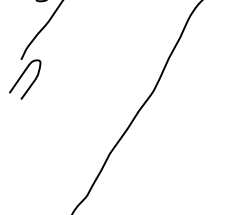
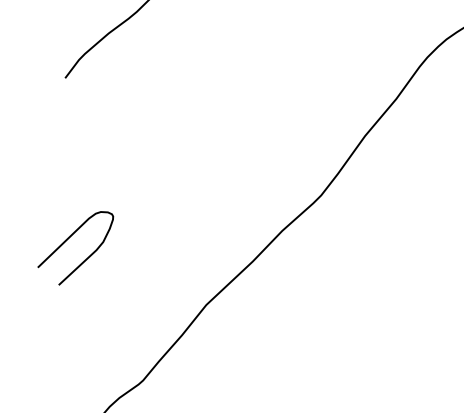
curve: (22, 76) -> (71, 239), moved

